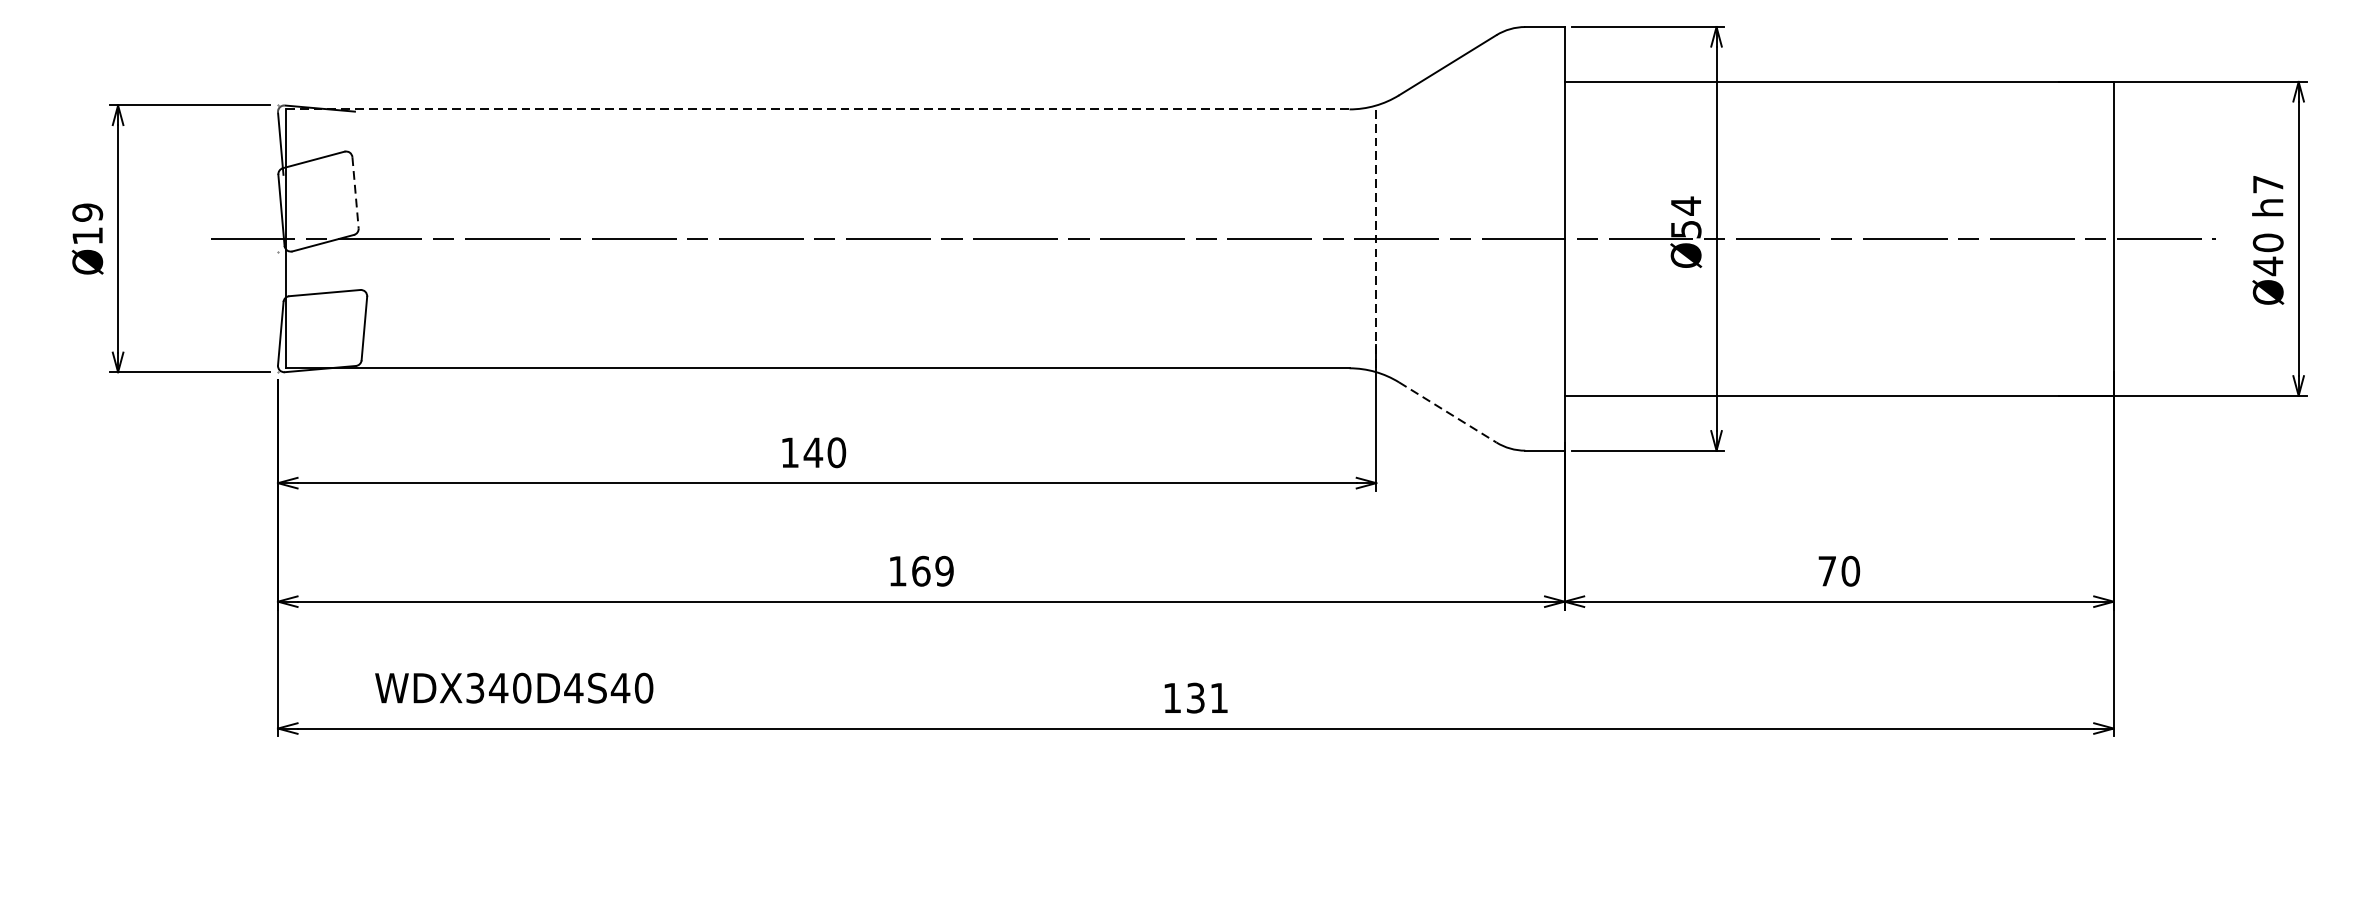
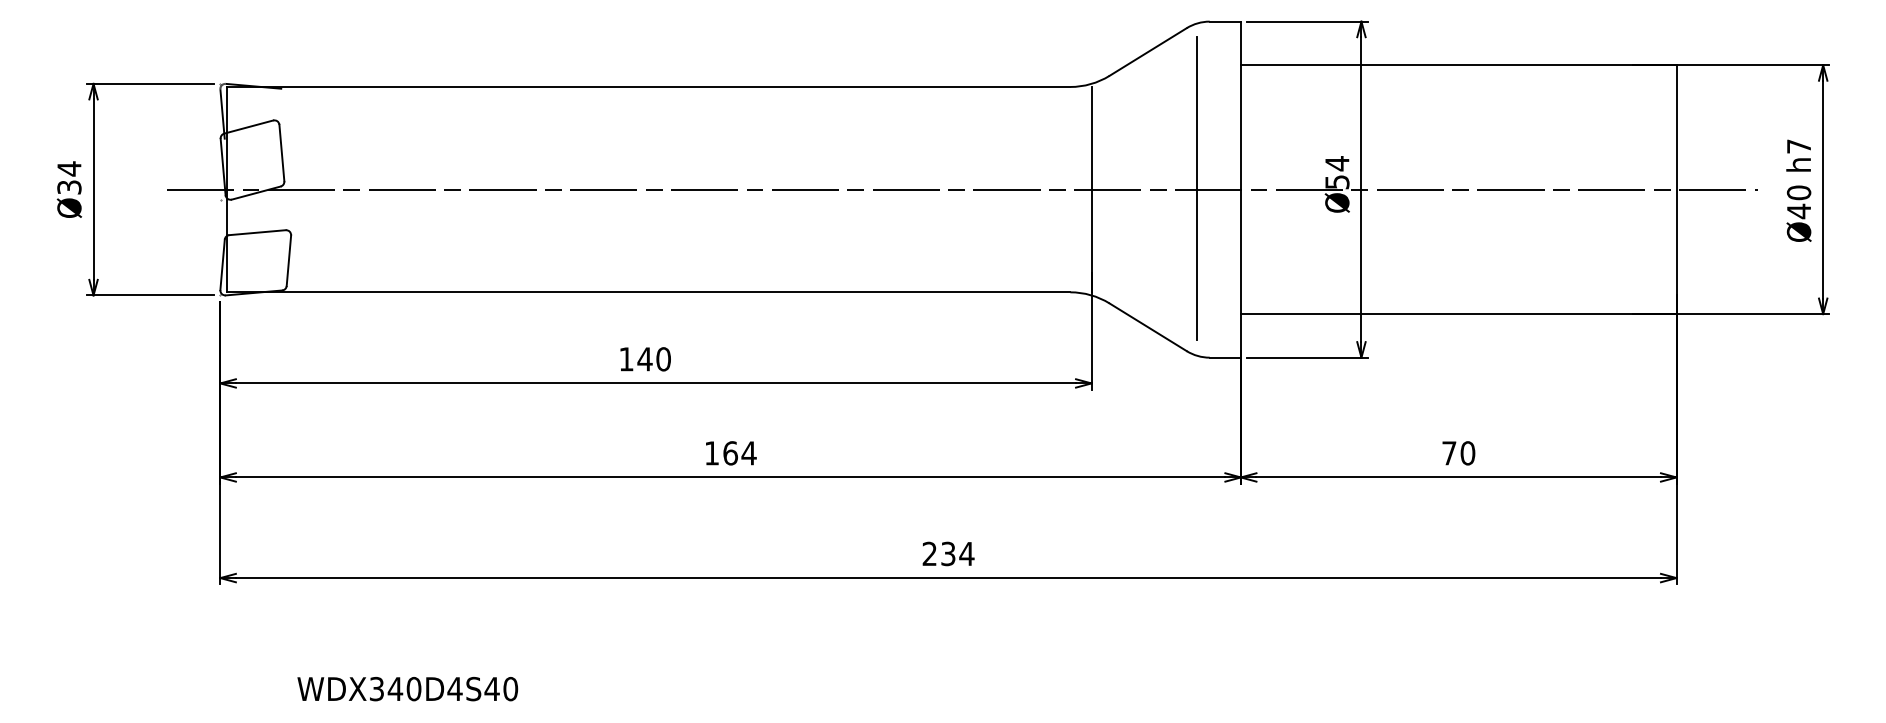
line: (817, 108) -> (648, 86), dashed -> solid
line: (355, 193) -> (281, 153), dashed -> solid
text: (87, 223) -> (69, 177), Ø19 -> Ø34
line: (1509, 237) -> (1197, 188), added
line: (1376, 238) -> (1091, 189), dashed -> solid
line: (1448, 412) -> (1148, 327), dashed -> solid
text: (943, 571) -> (748, 453), 169 -> 164
text: (513, 687) -> (407, 688), moved
text: (1195, 697) -> (948, 553), 131 -> 234

